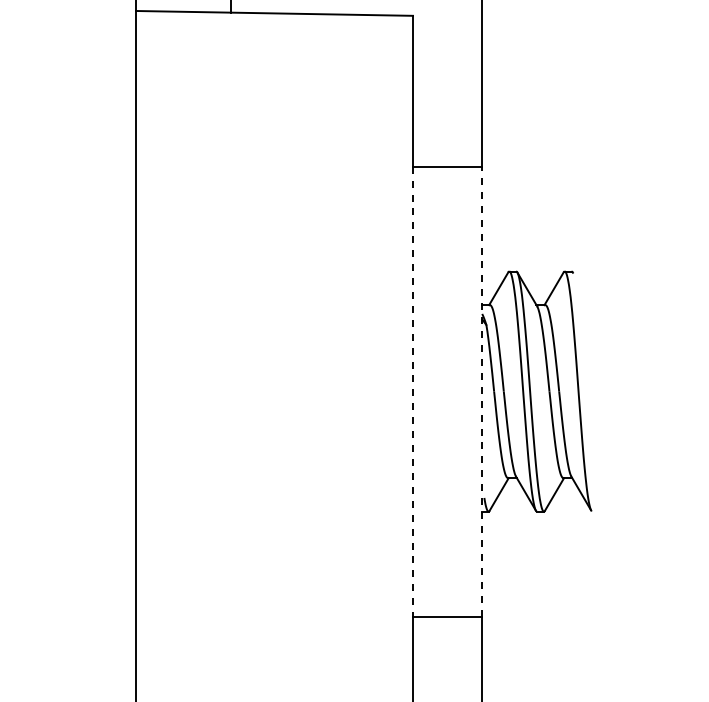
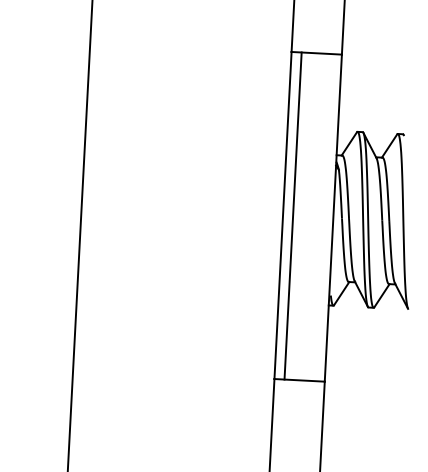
line: (413, 391) -> (283, 215), dashed -> solid
line: (426, 391) -> (292, 215), added
line: (482, 391) -> (333, 218), dashed -> solid

